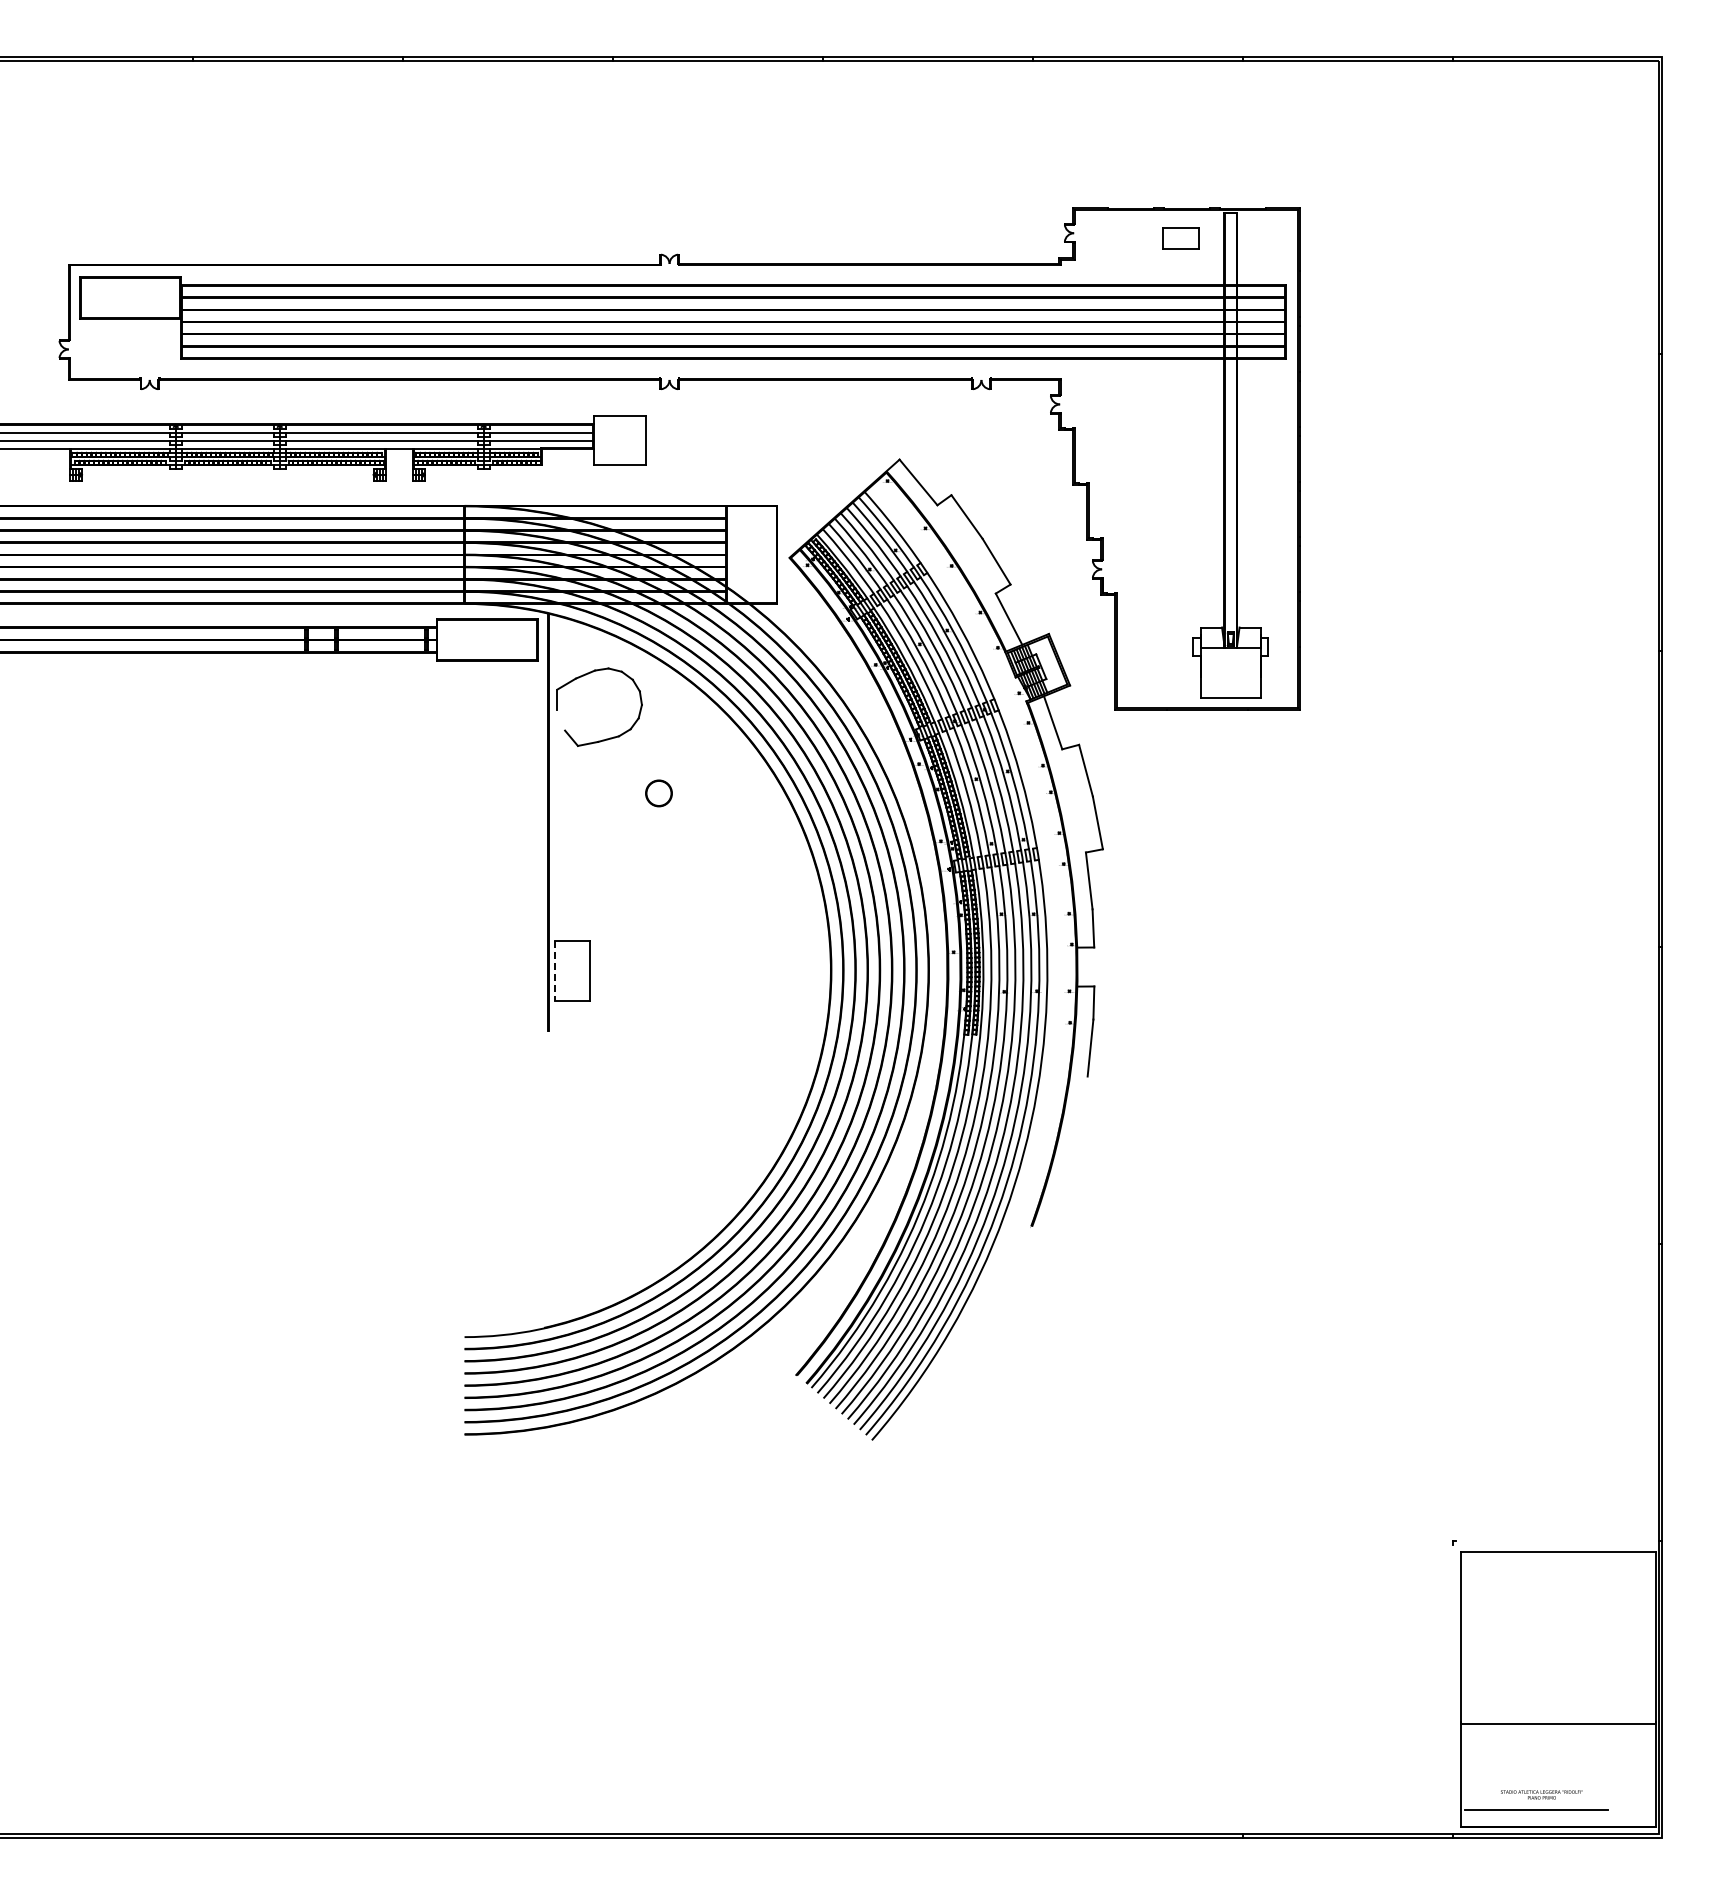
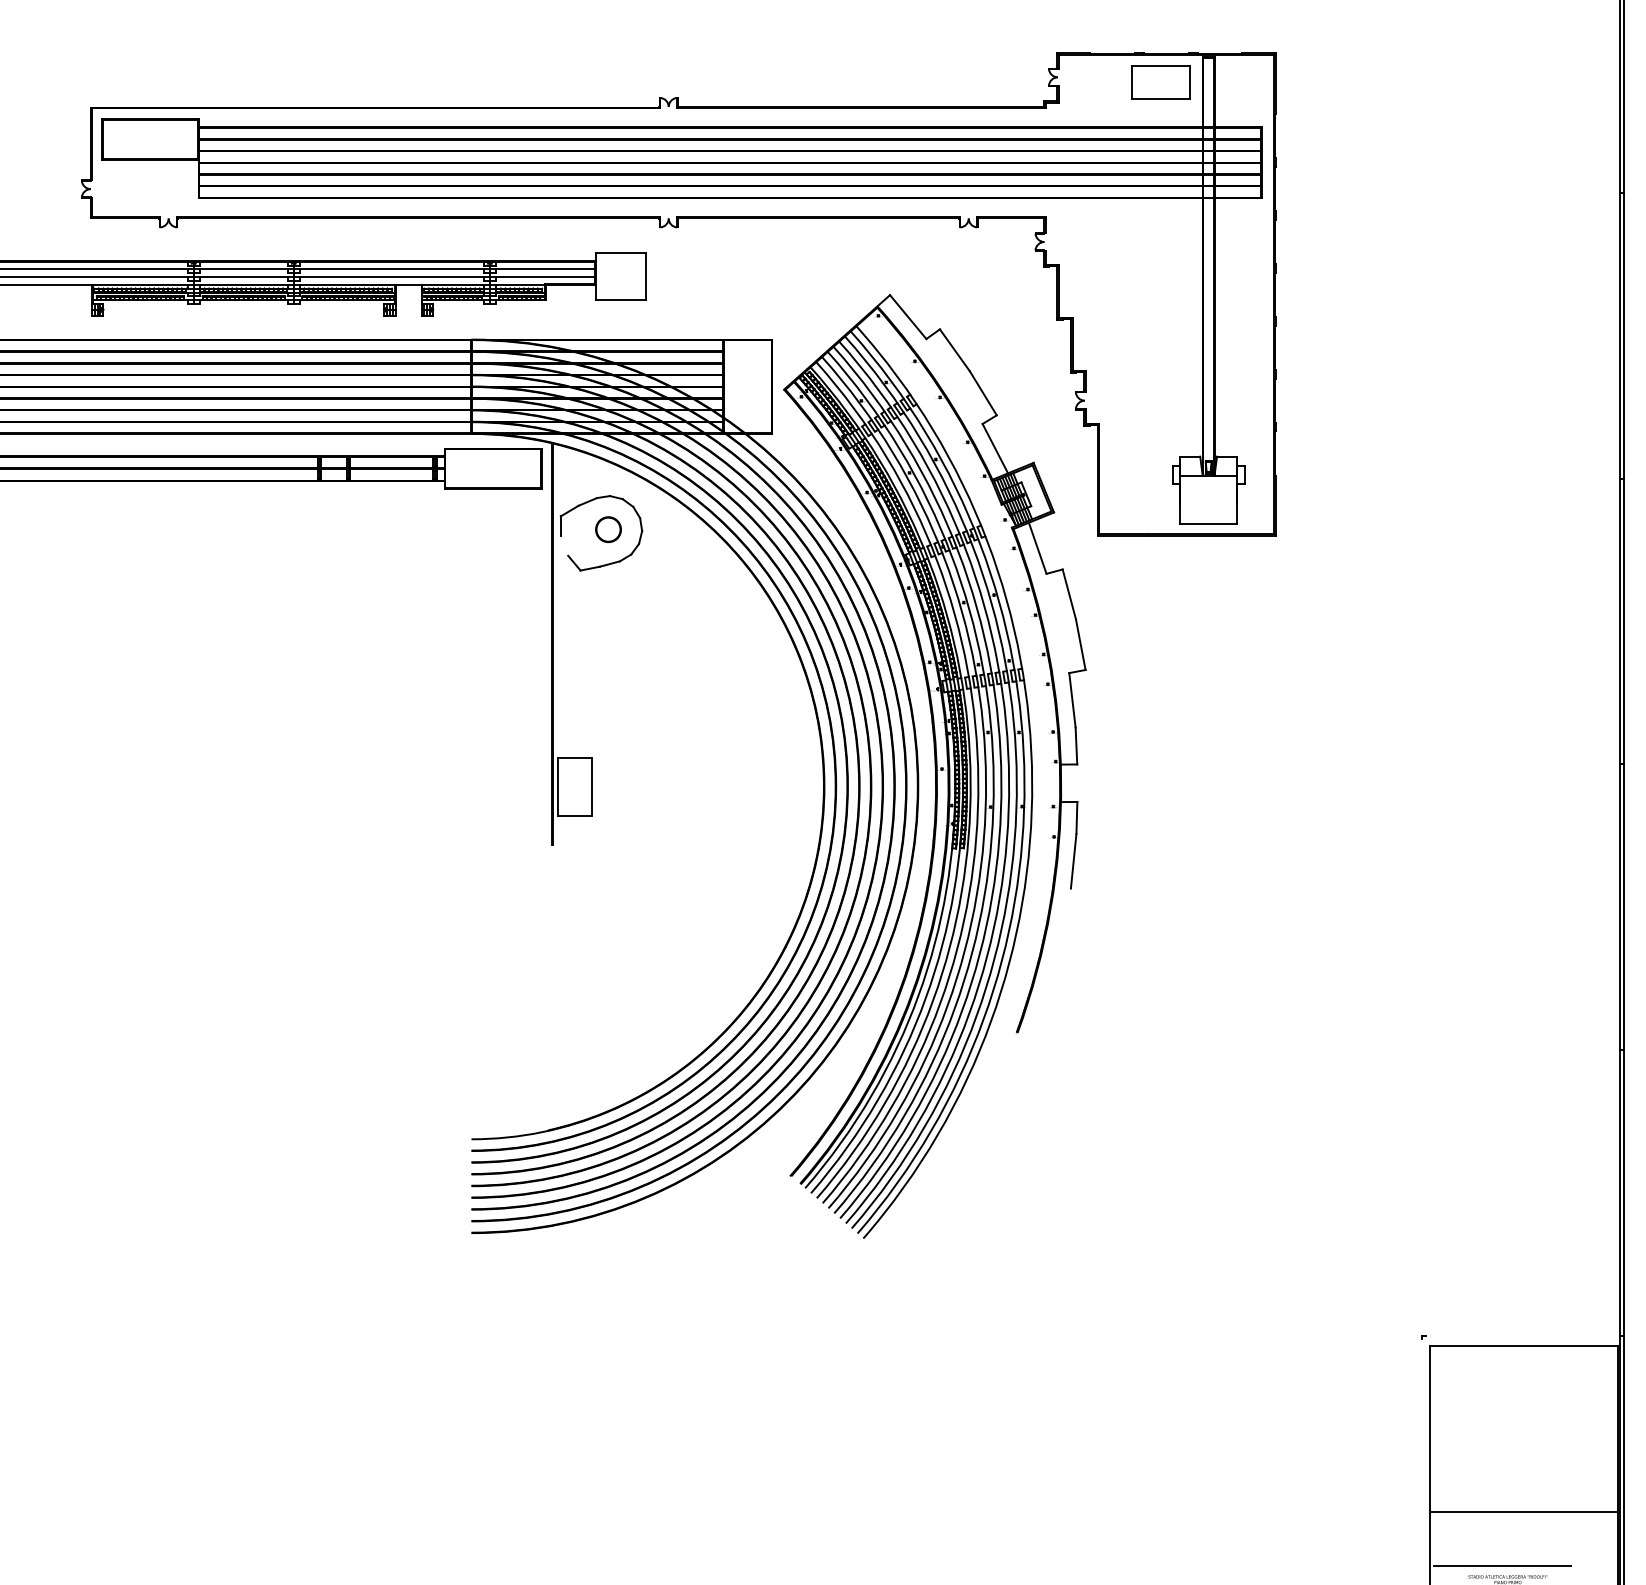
part: (1180, 238) -> (1160, 82), size x1.67
part: (658, 793) -> (608, 529), moved
line: (554, 971) -> (558, 787), dashed -> solid
line: (1536, 1780) -> (1502, 1565), added

